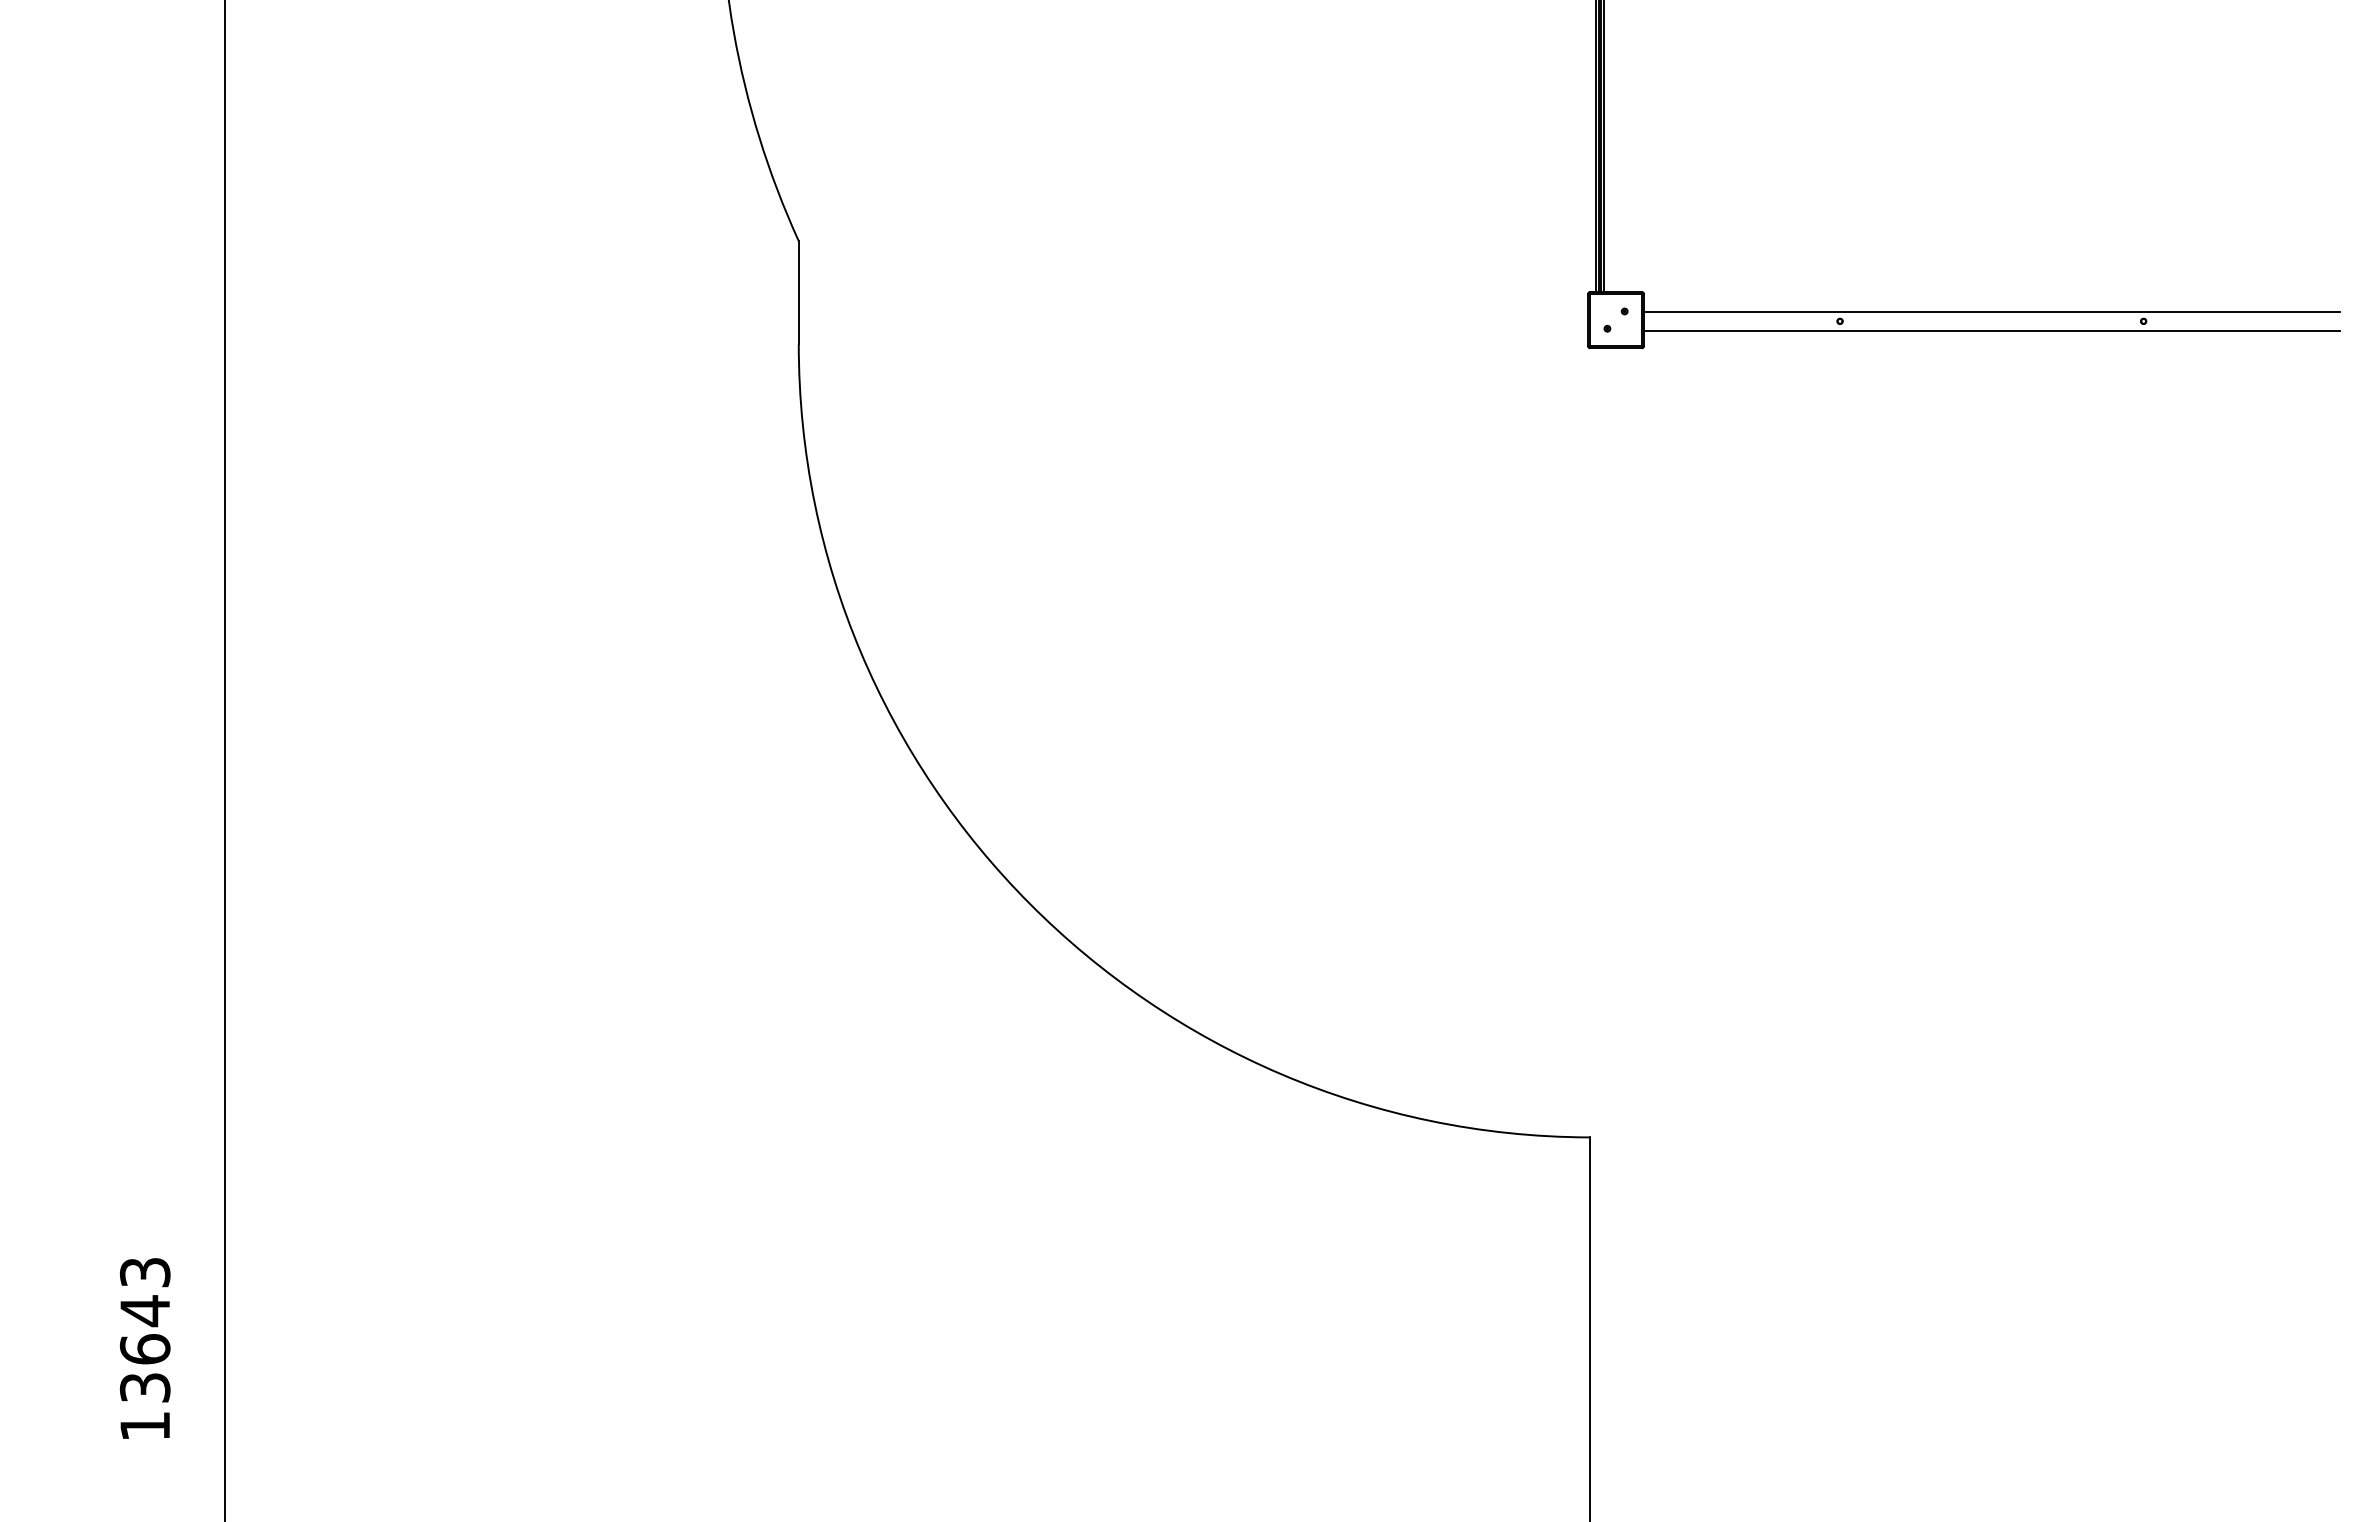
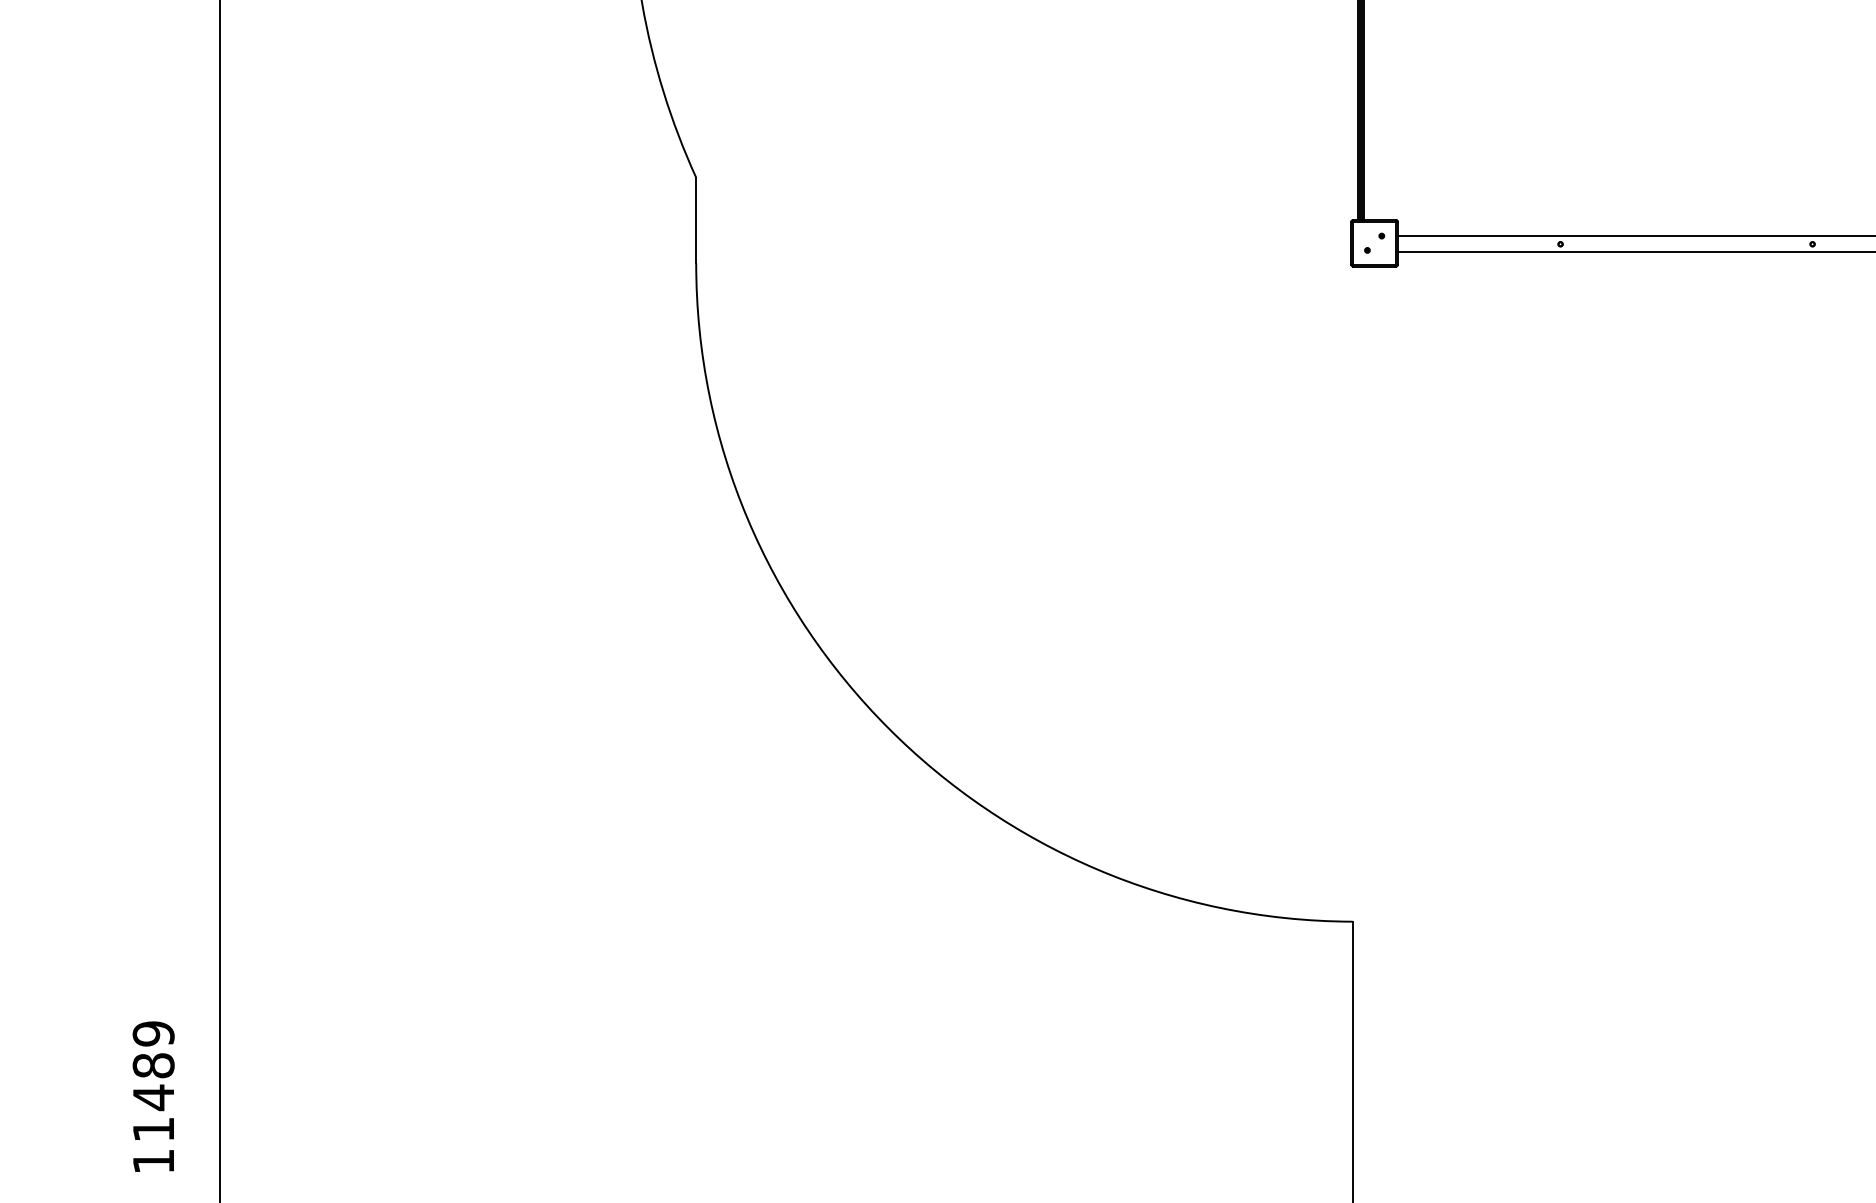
text: (144, 1329) -> (153, 1081), 13643 -> 11489

